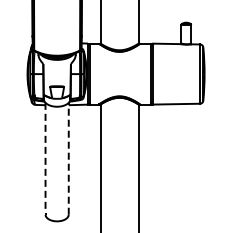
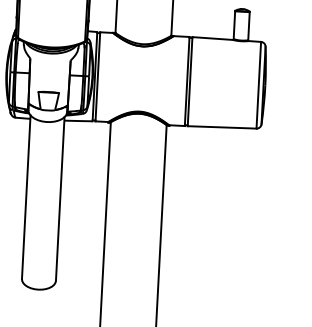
line: (45, 158) -> (26, 196), dashed -> solid
line: (68, 158) -> (59, 198), dashed -> solid

